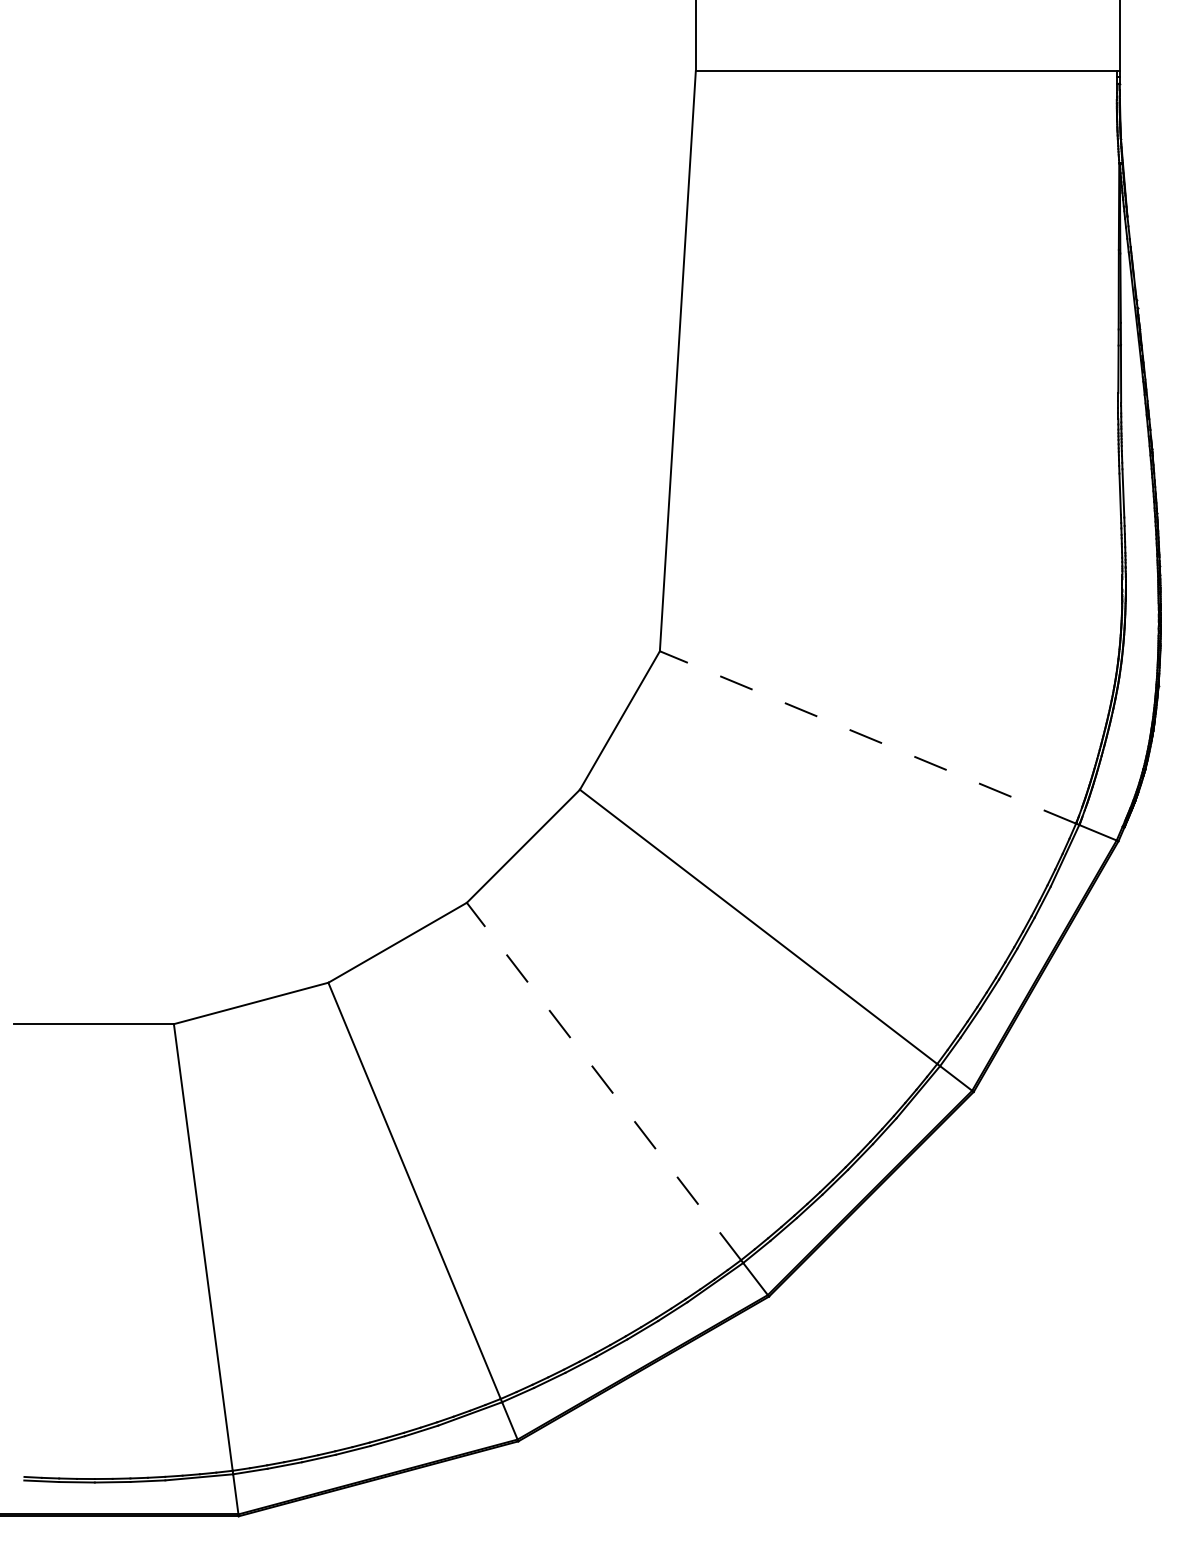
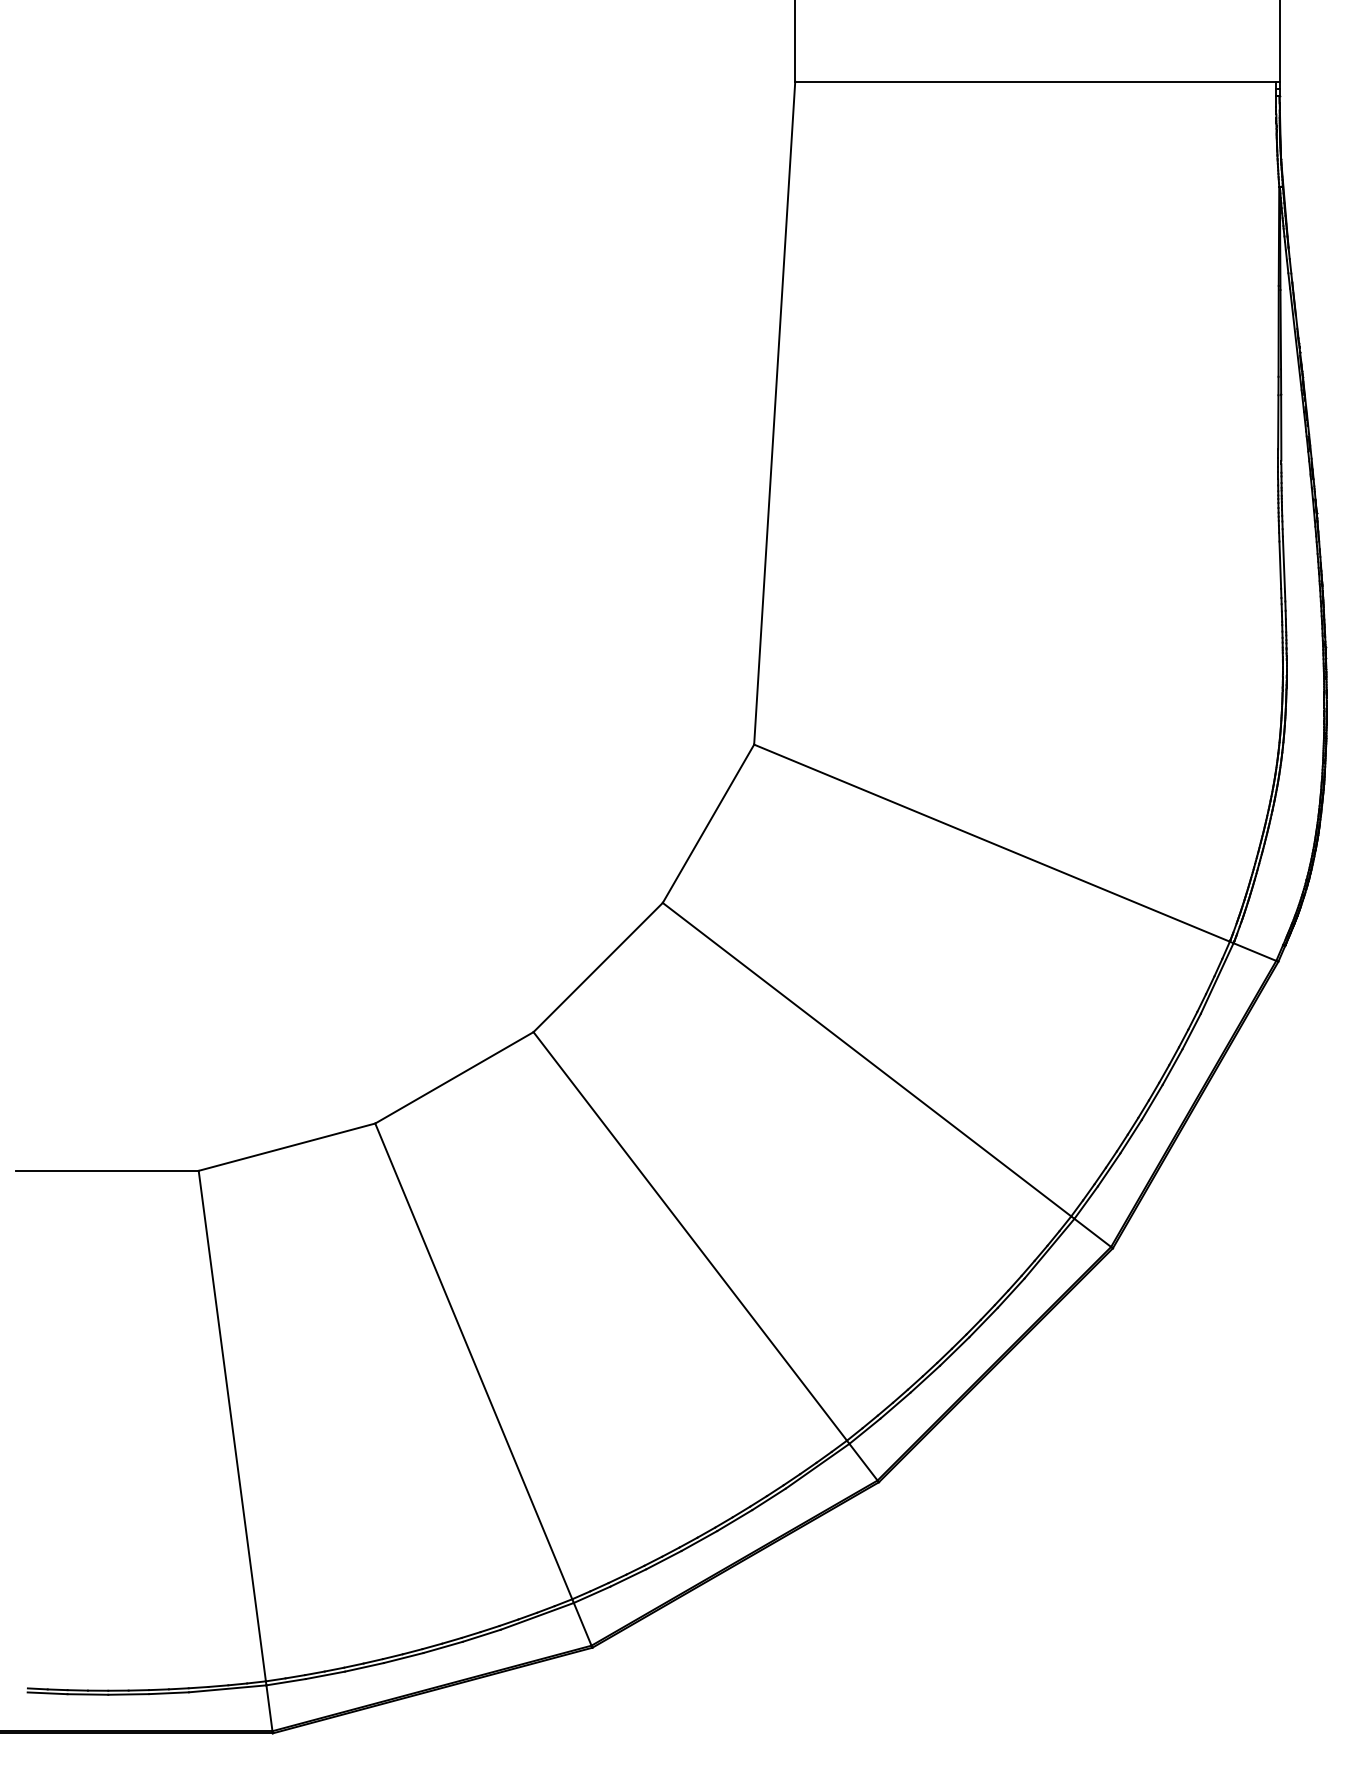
line: (867, 736) -> (991, 842), dashed -> solid
line: (603, 1081) -> (689, 1236), dashed -> solid

